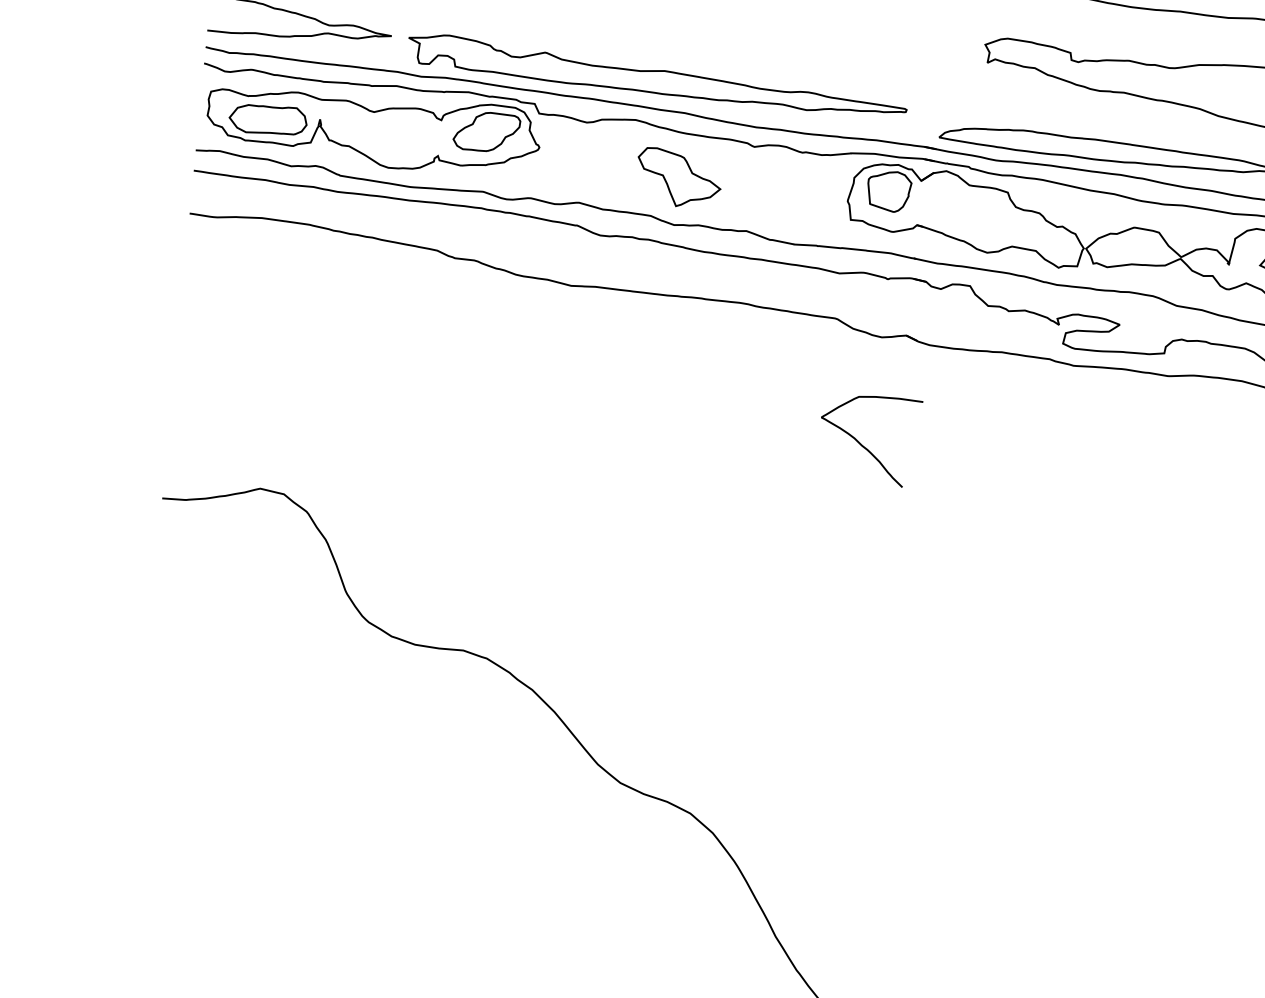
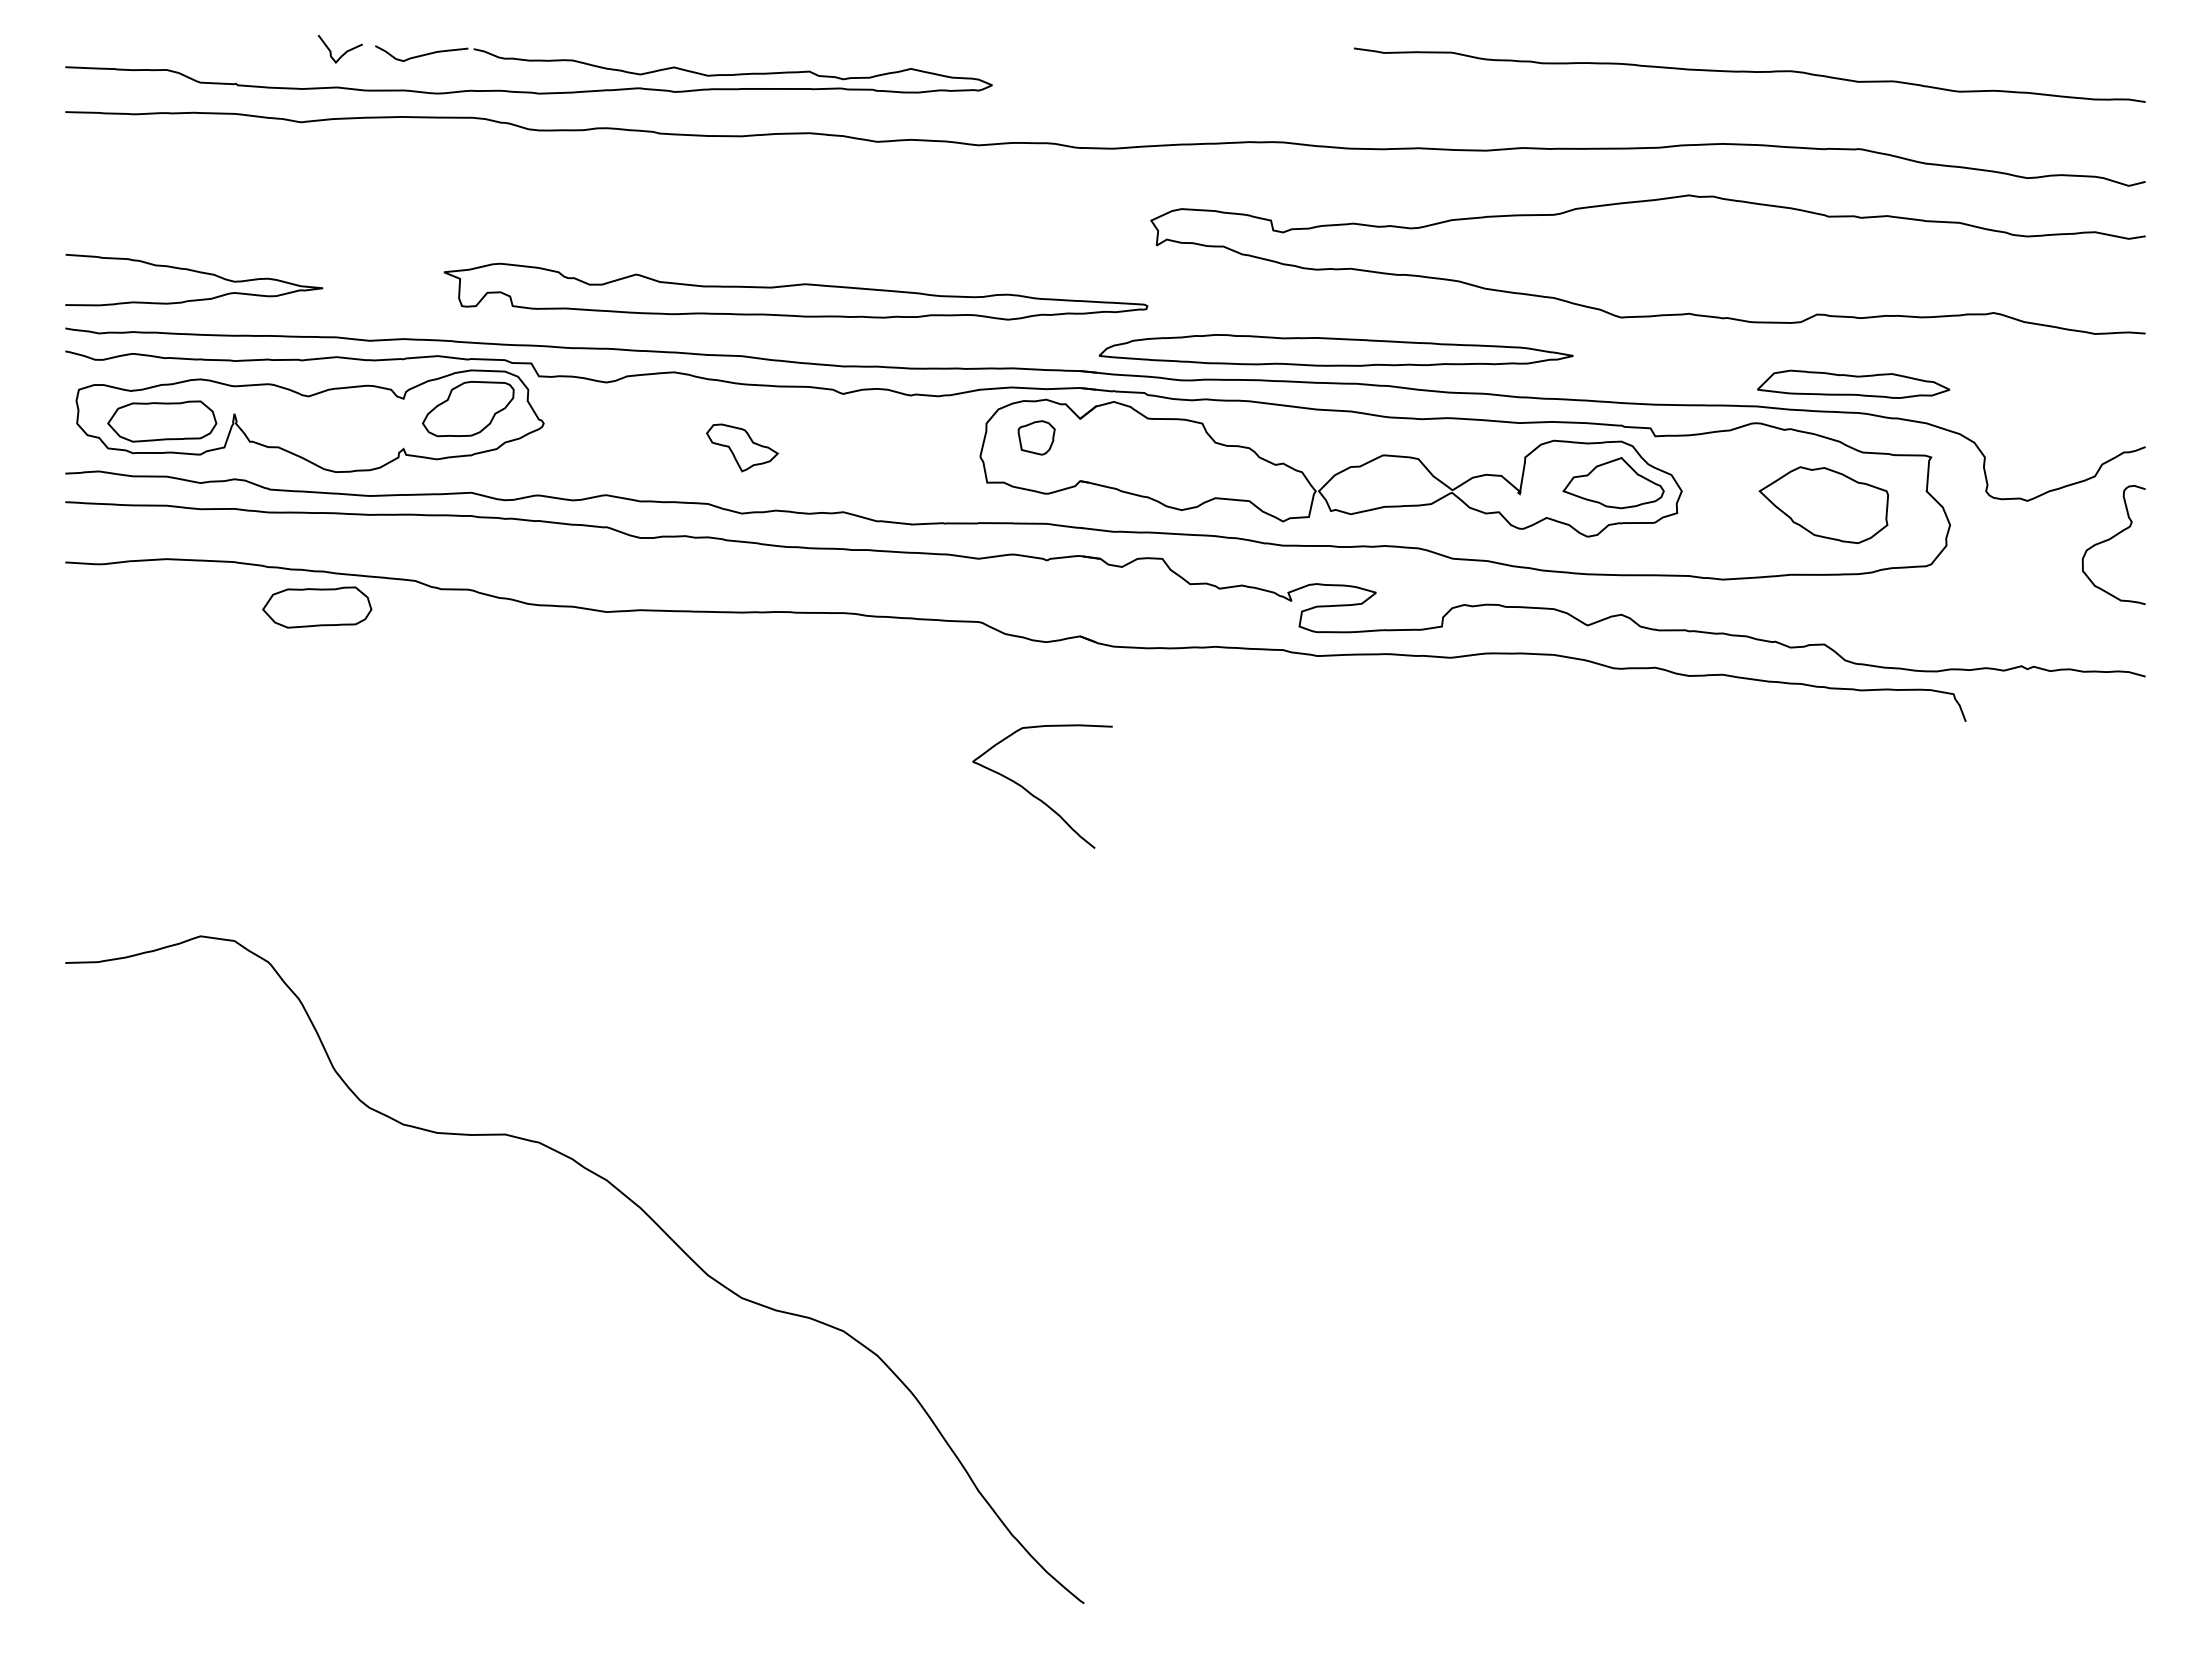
part: (657, 75) -> (795, 291), moved
part: (679, 178) -> (742, 447), size x0.6
part: (888, 191) -> (1036, 437), size x0.6
part: (365, 262) -> (317, 607), added

